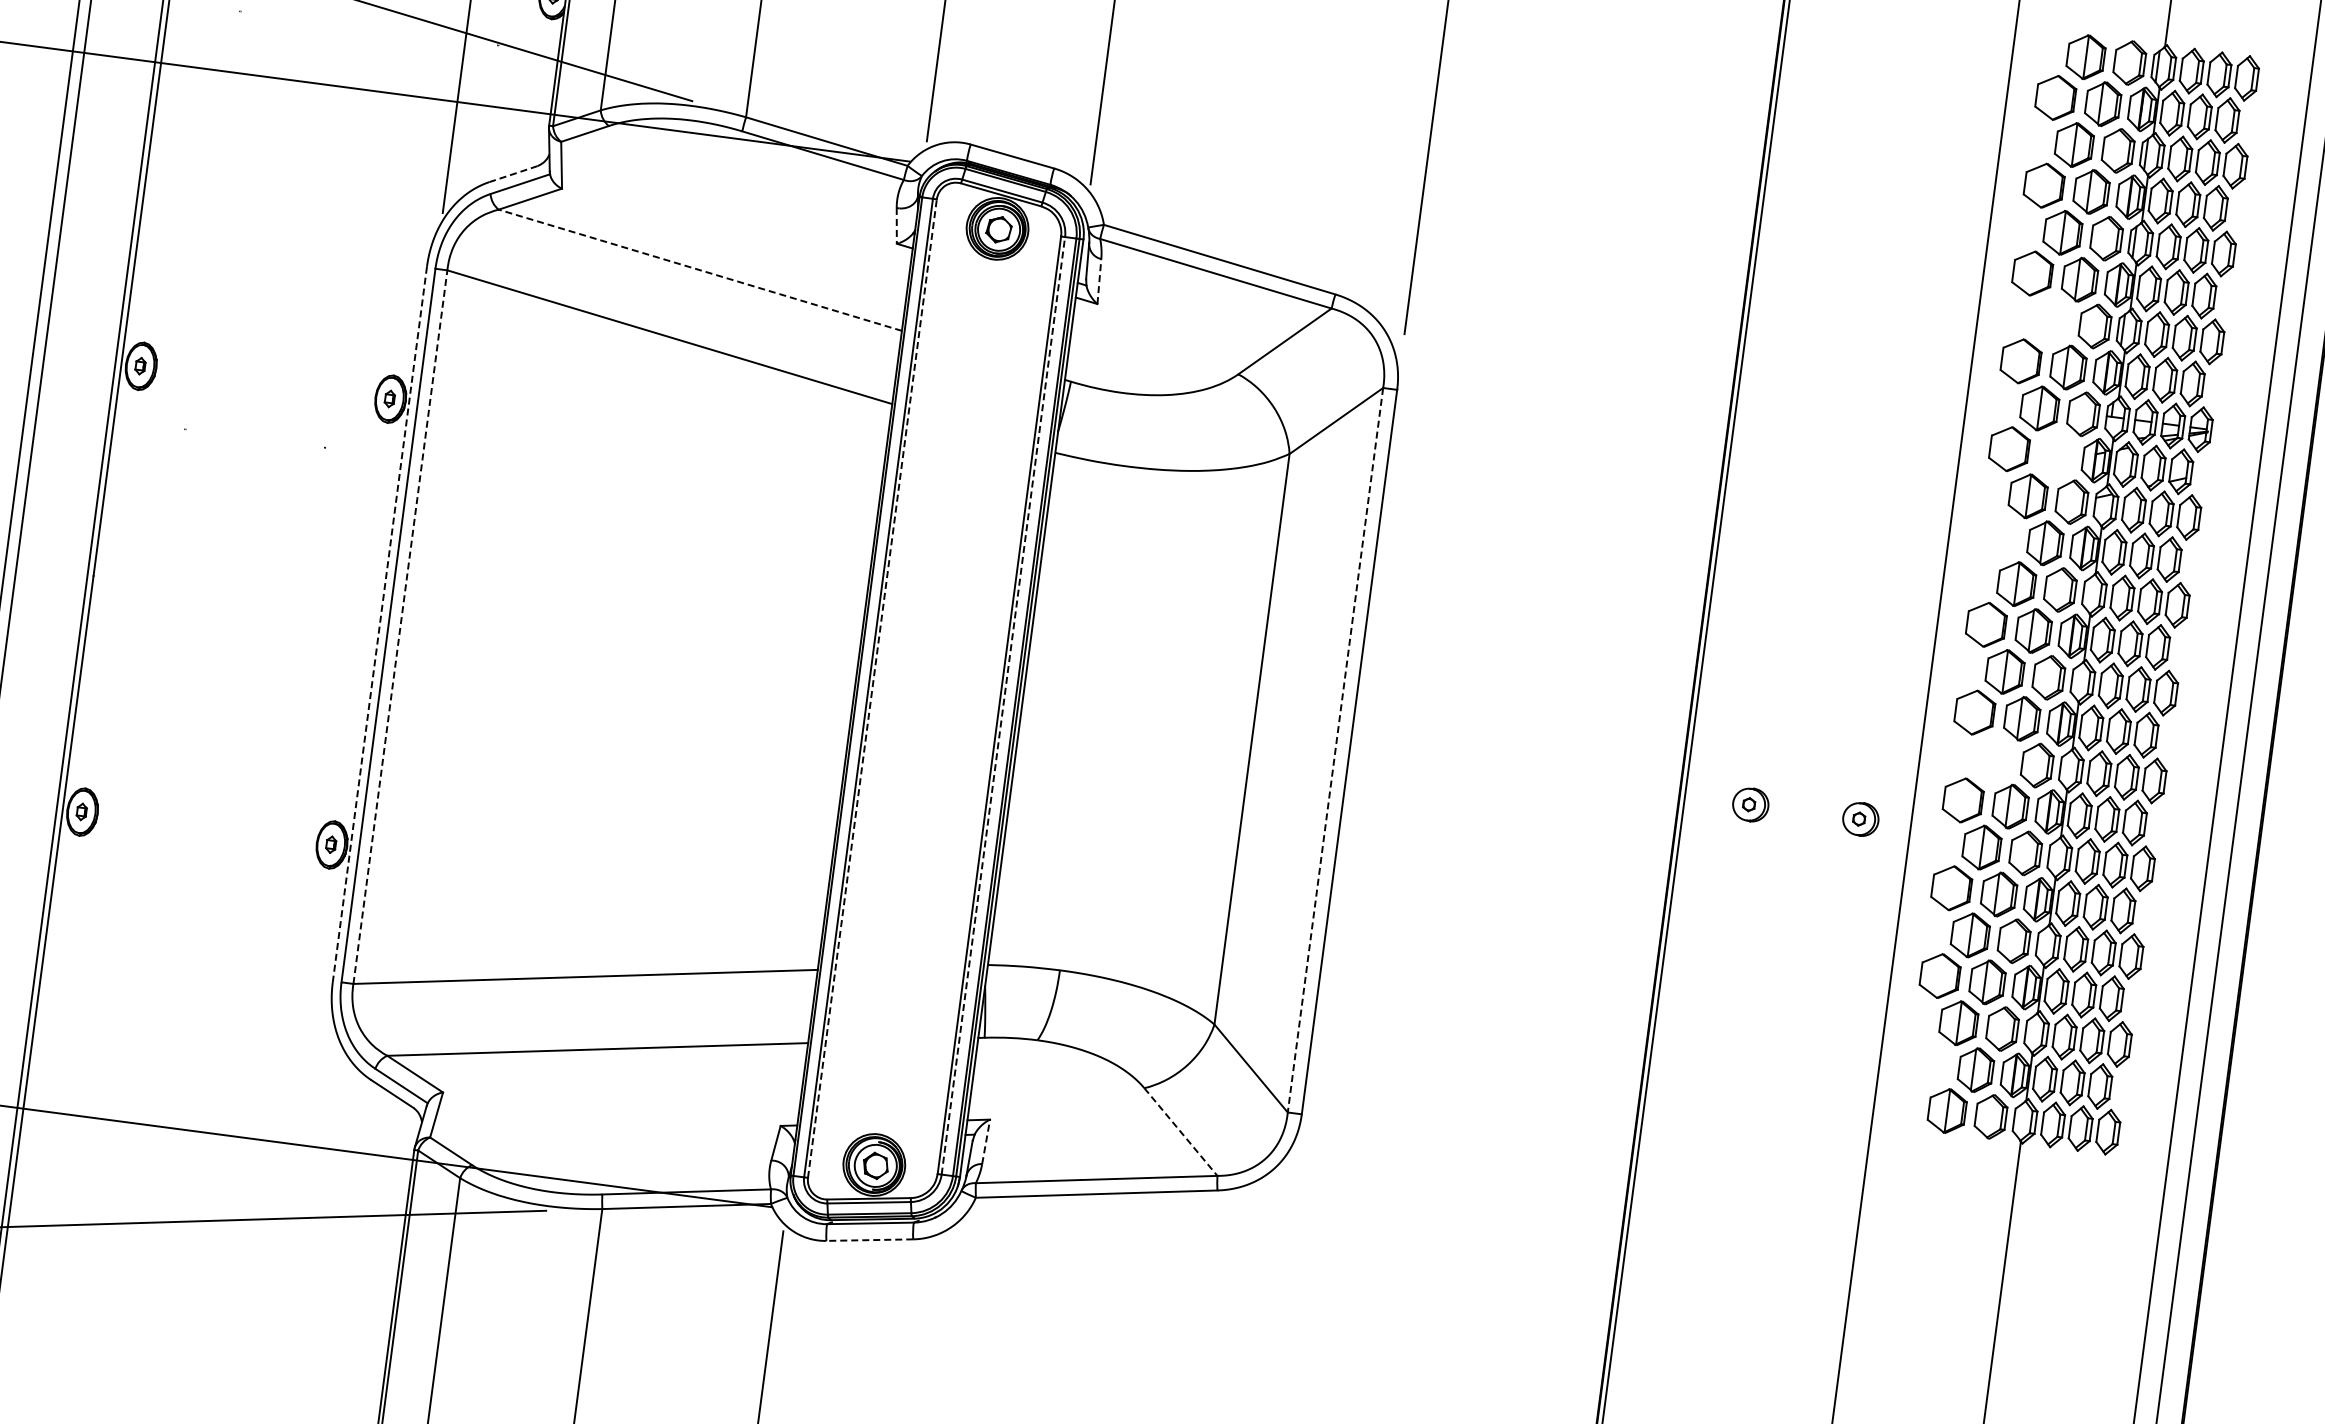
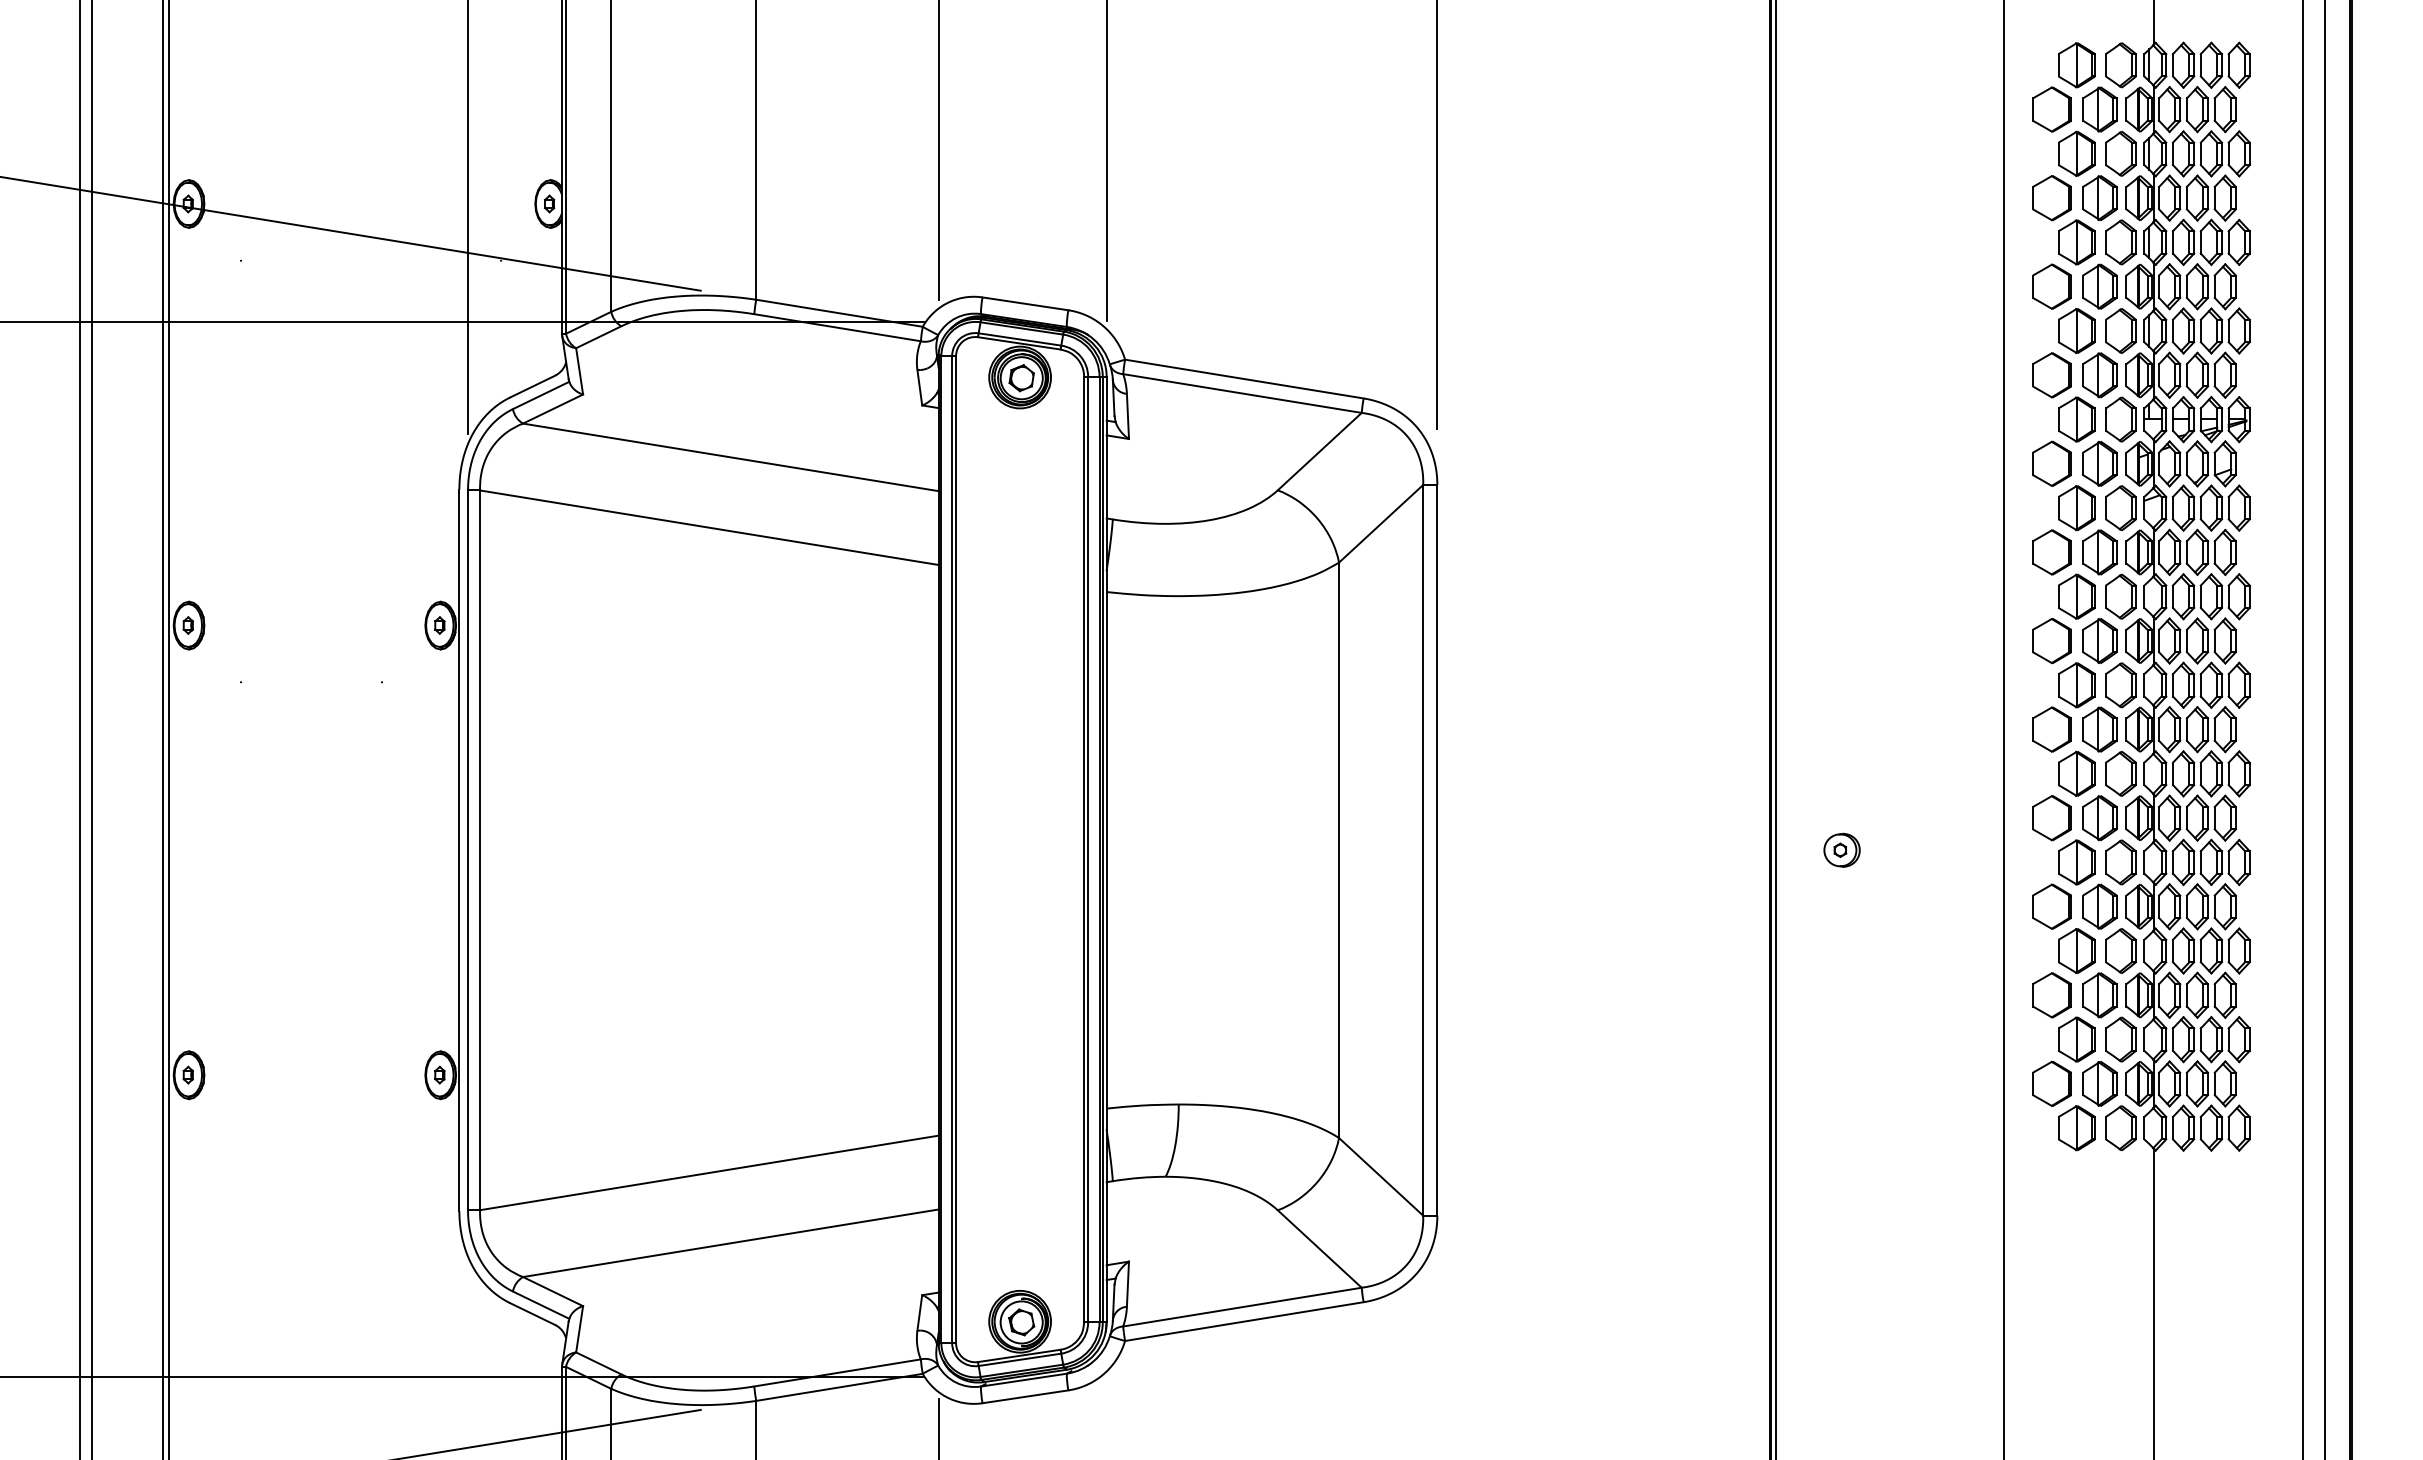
line: (512, 174) -> (532, 386), dashed -> solid
line: (896, 225) -> (919, 387), dashed -> solid
line: (699, 270) -> (730, 457), dashed -> solid
line: (1098, 281) -> (1127, 416), dashed -> solid
part: (2051, 320) -> (2076, 330), added
part: (2056, 454) -> (2099, 463), added
part: (1997, 536) -> (2051, 552), added
line: (380, 624) -> (459, 850), dashed -> solid
line: (400, 627) -> (480, 850), dashed -> solid
line: (872, 688) -> (956, 849), dashed -> solid
line: (1003, 705) -> (1088, 849), dashed -> solid
line: (1335, 750) -> (1423, 850), dashed -> solid
part: (1993, 759) -> (2076, 773), added
part: (1860, 818) -> (1952, 849), removed
part: (1927, 1063) -> (2051, 1083), added
line: (1181, 1132) -> (1320, 1249), dashed -> solid
line: (985, 1142) -> (1127, 1284), dashed -> solid
line: (869, 1239) -> (1025, 1396), dashed -> solid

